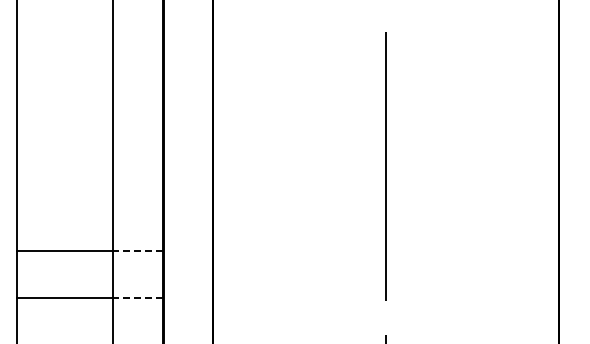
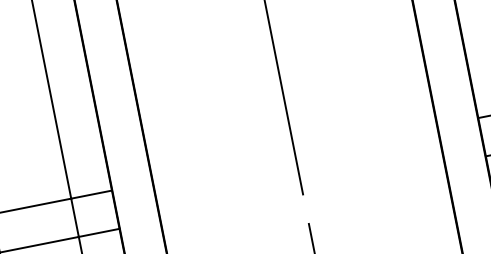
line: (138, 251) -> (91, 194), dashed -> solid
line: (138, 297) -> (99, 232), dashed -> solid

